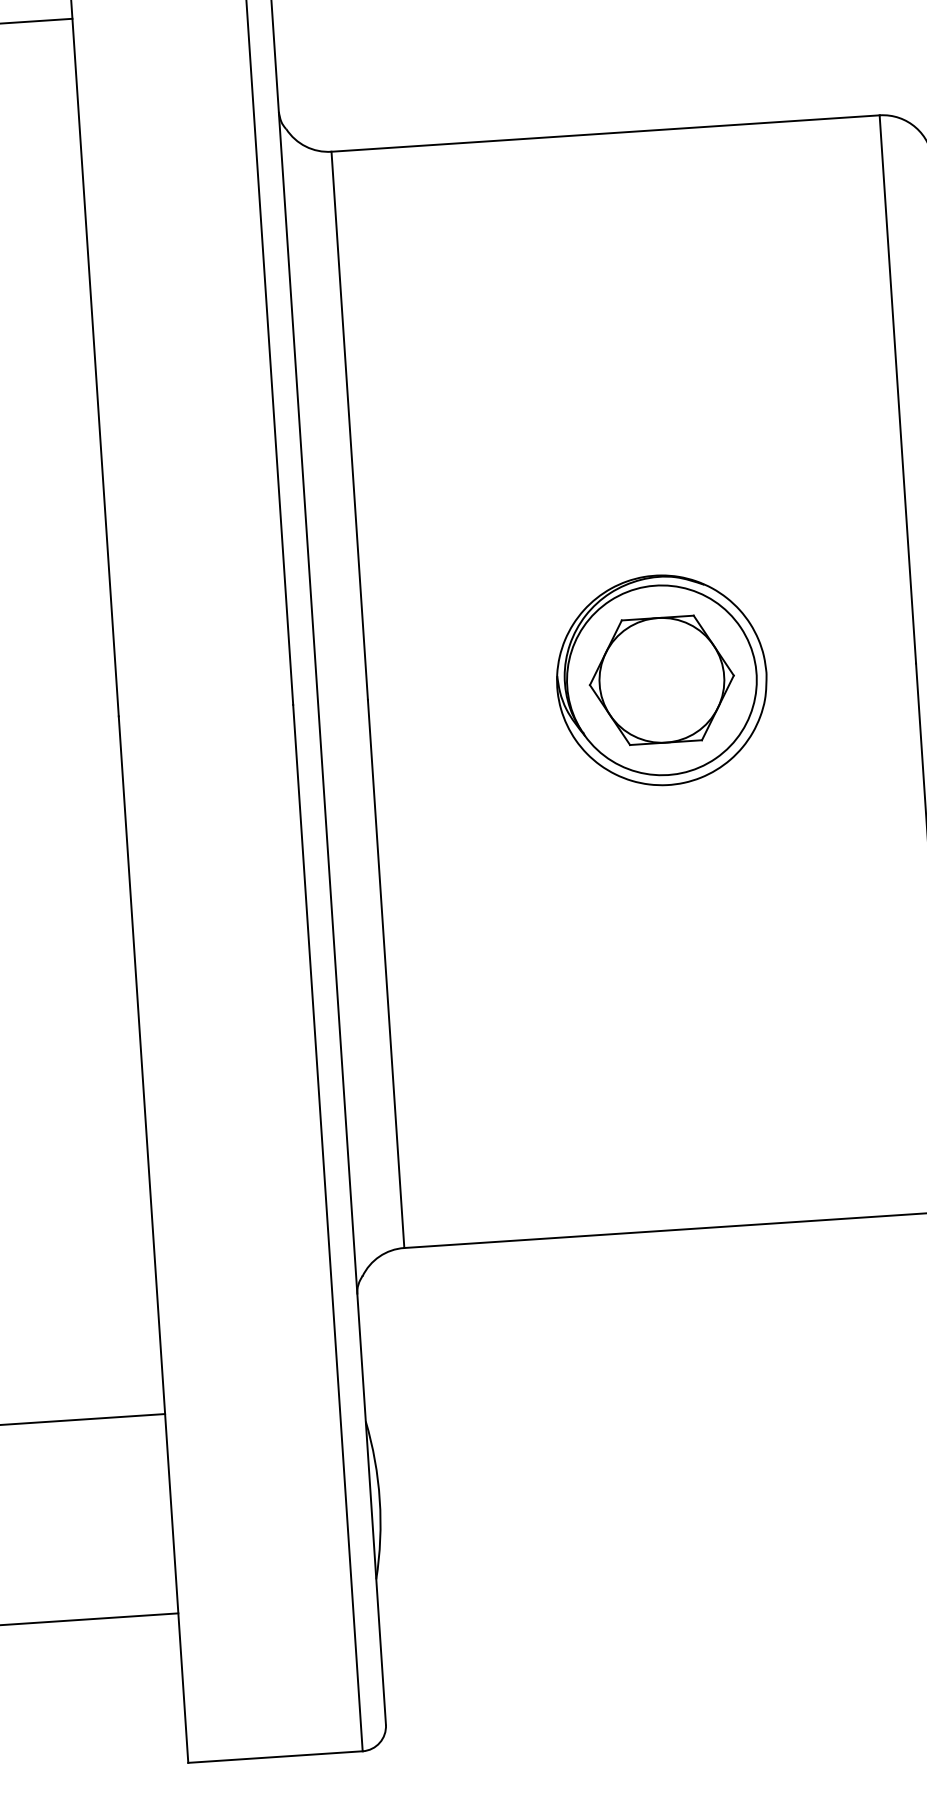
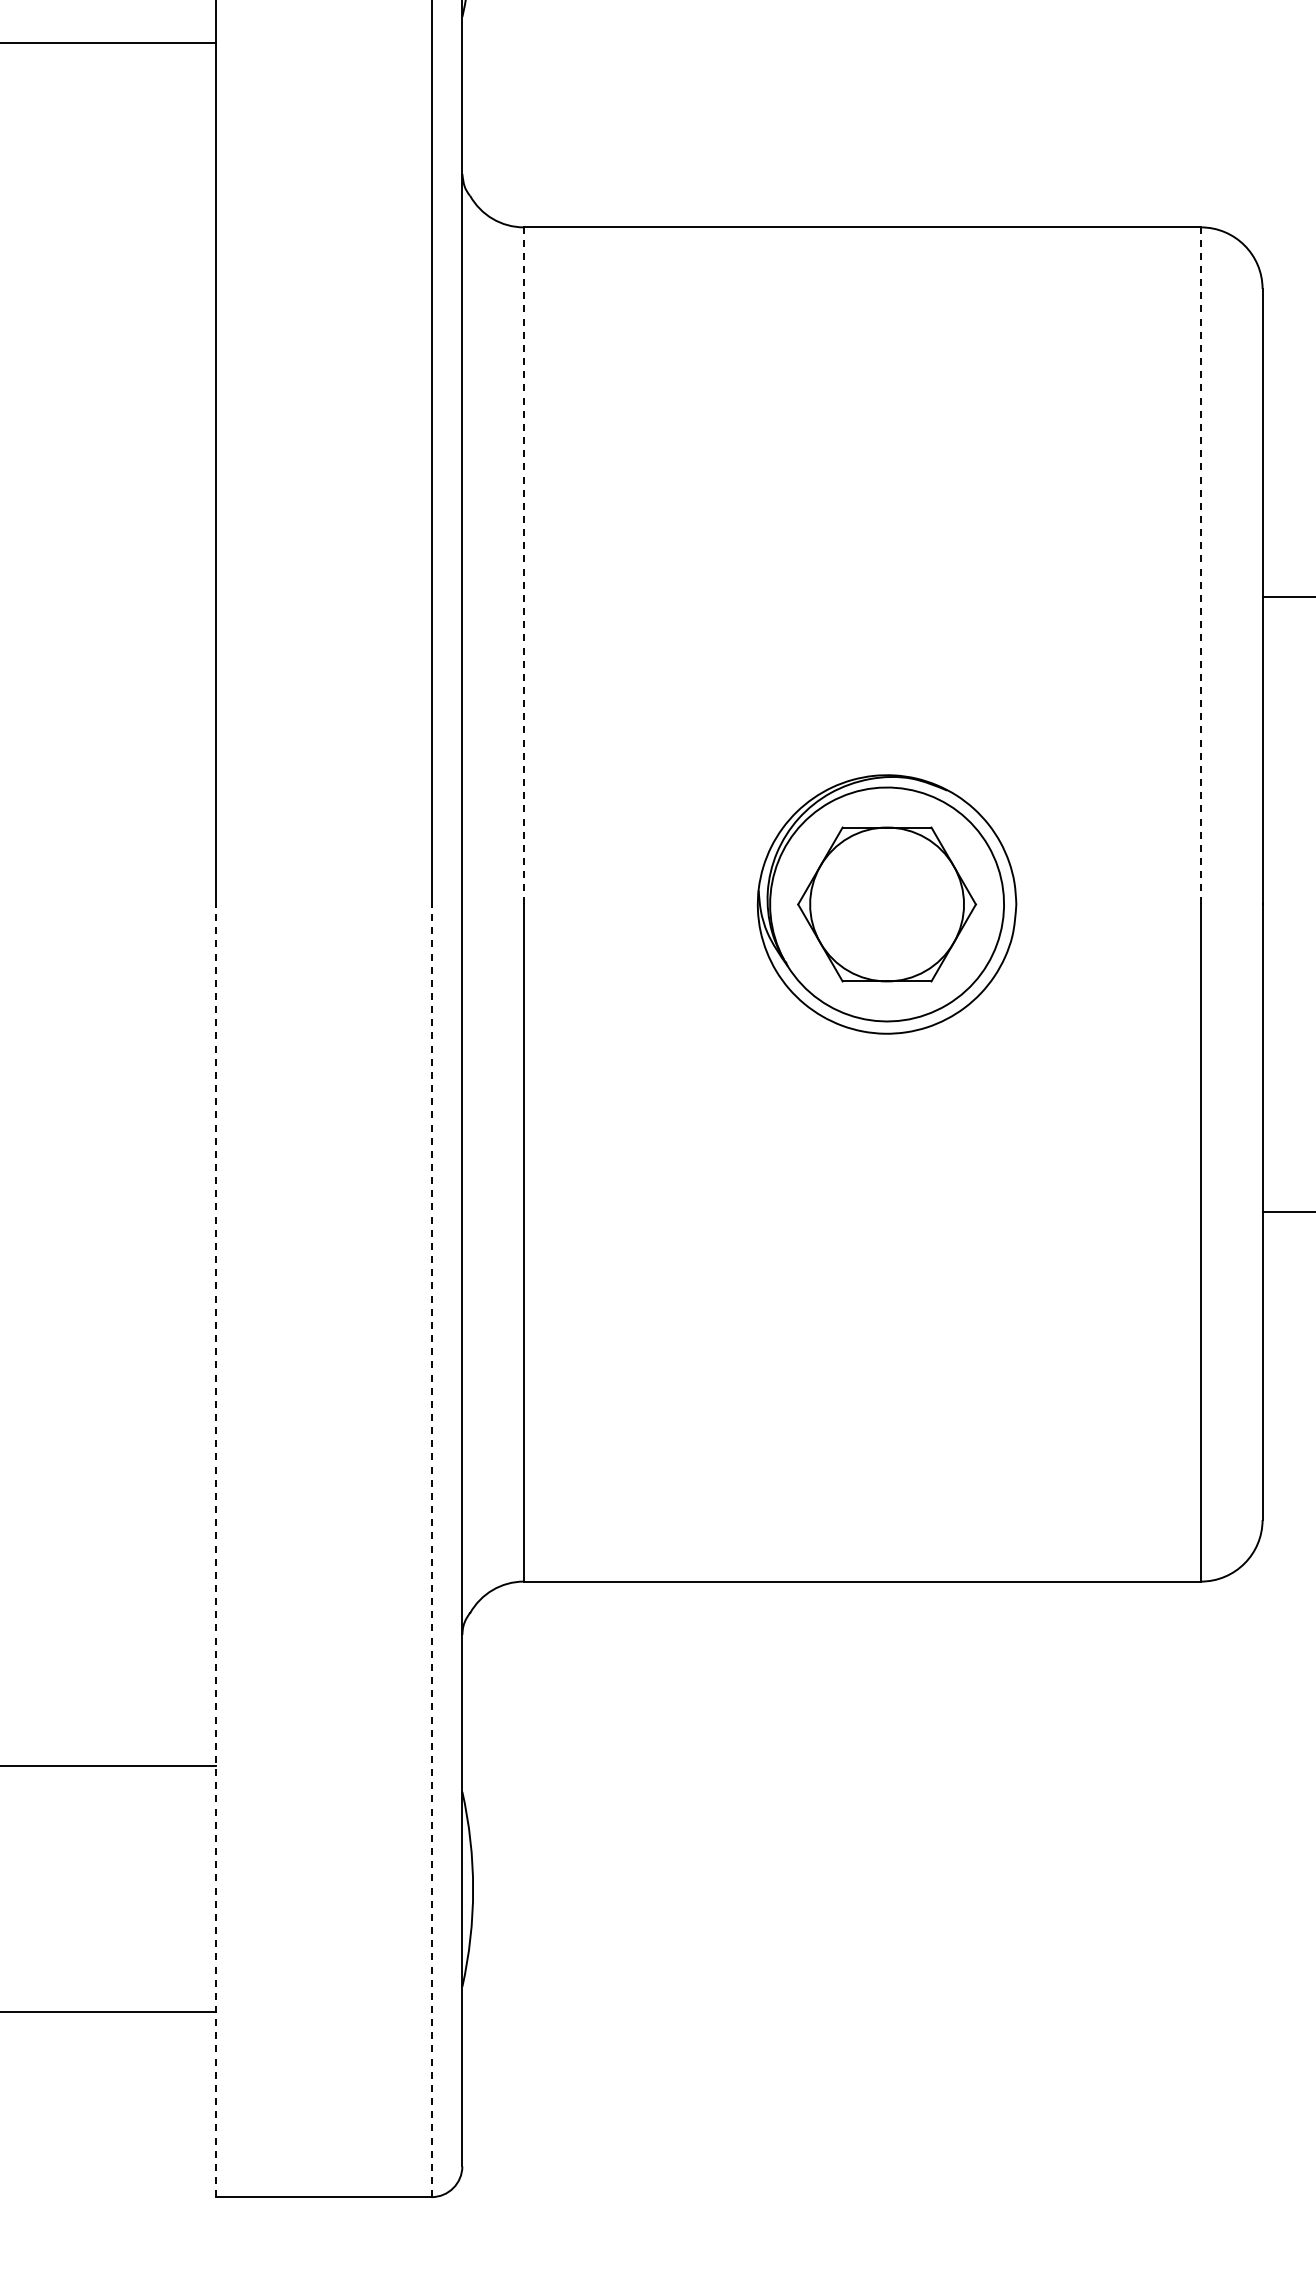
line: (898, 389) -> (1201, 565), solid -> dashed
line: (349, 425) -> (523, 565), solid -> dashed
line: (327, 1227) -> (431, 1550), solid -> dashed
line: (153, 1239) -> (216, 1550), solid -> dashed

